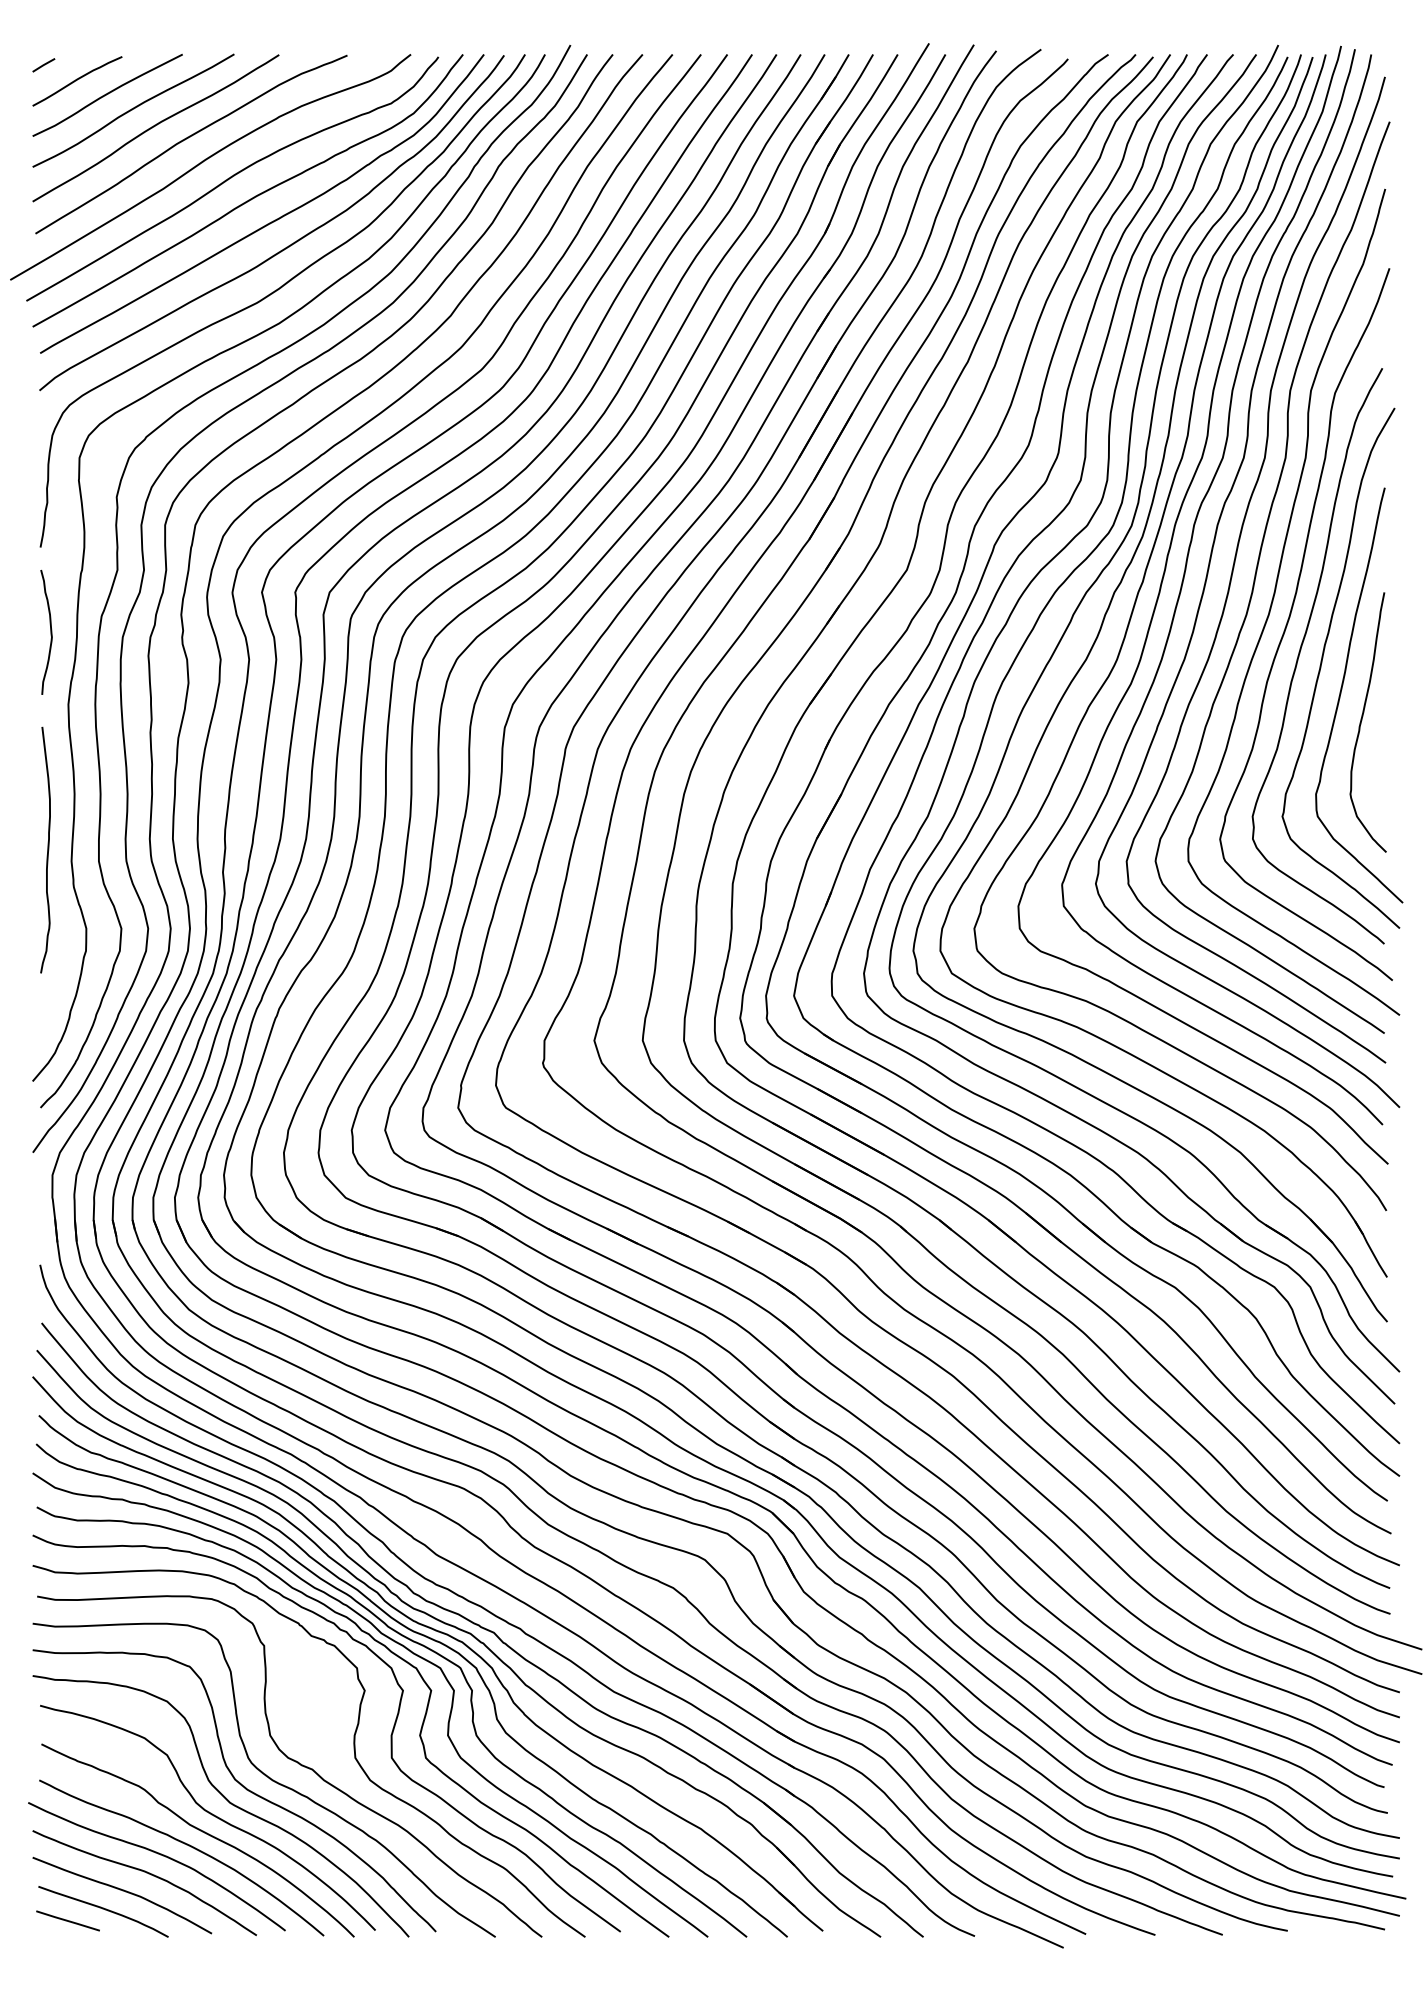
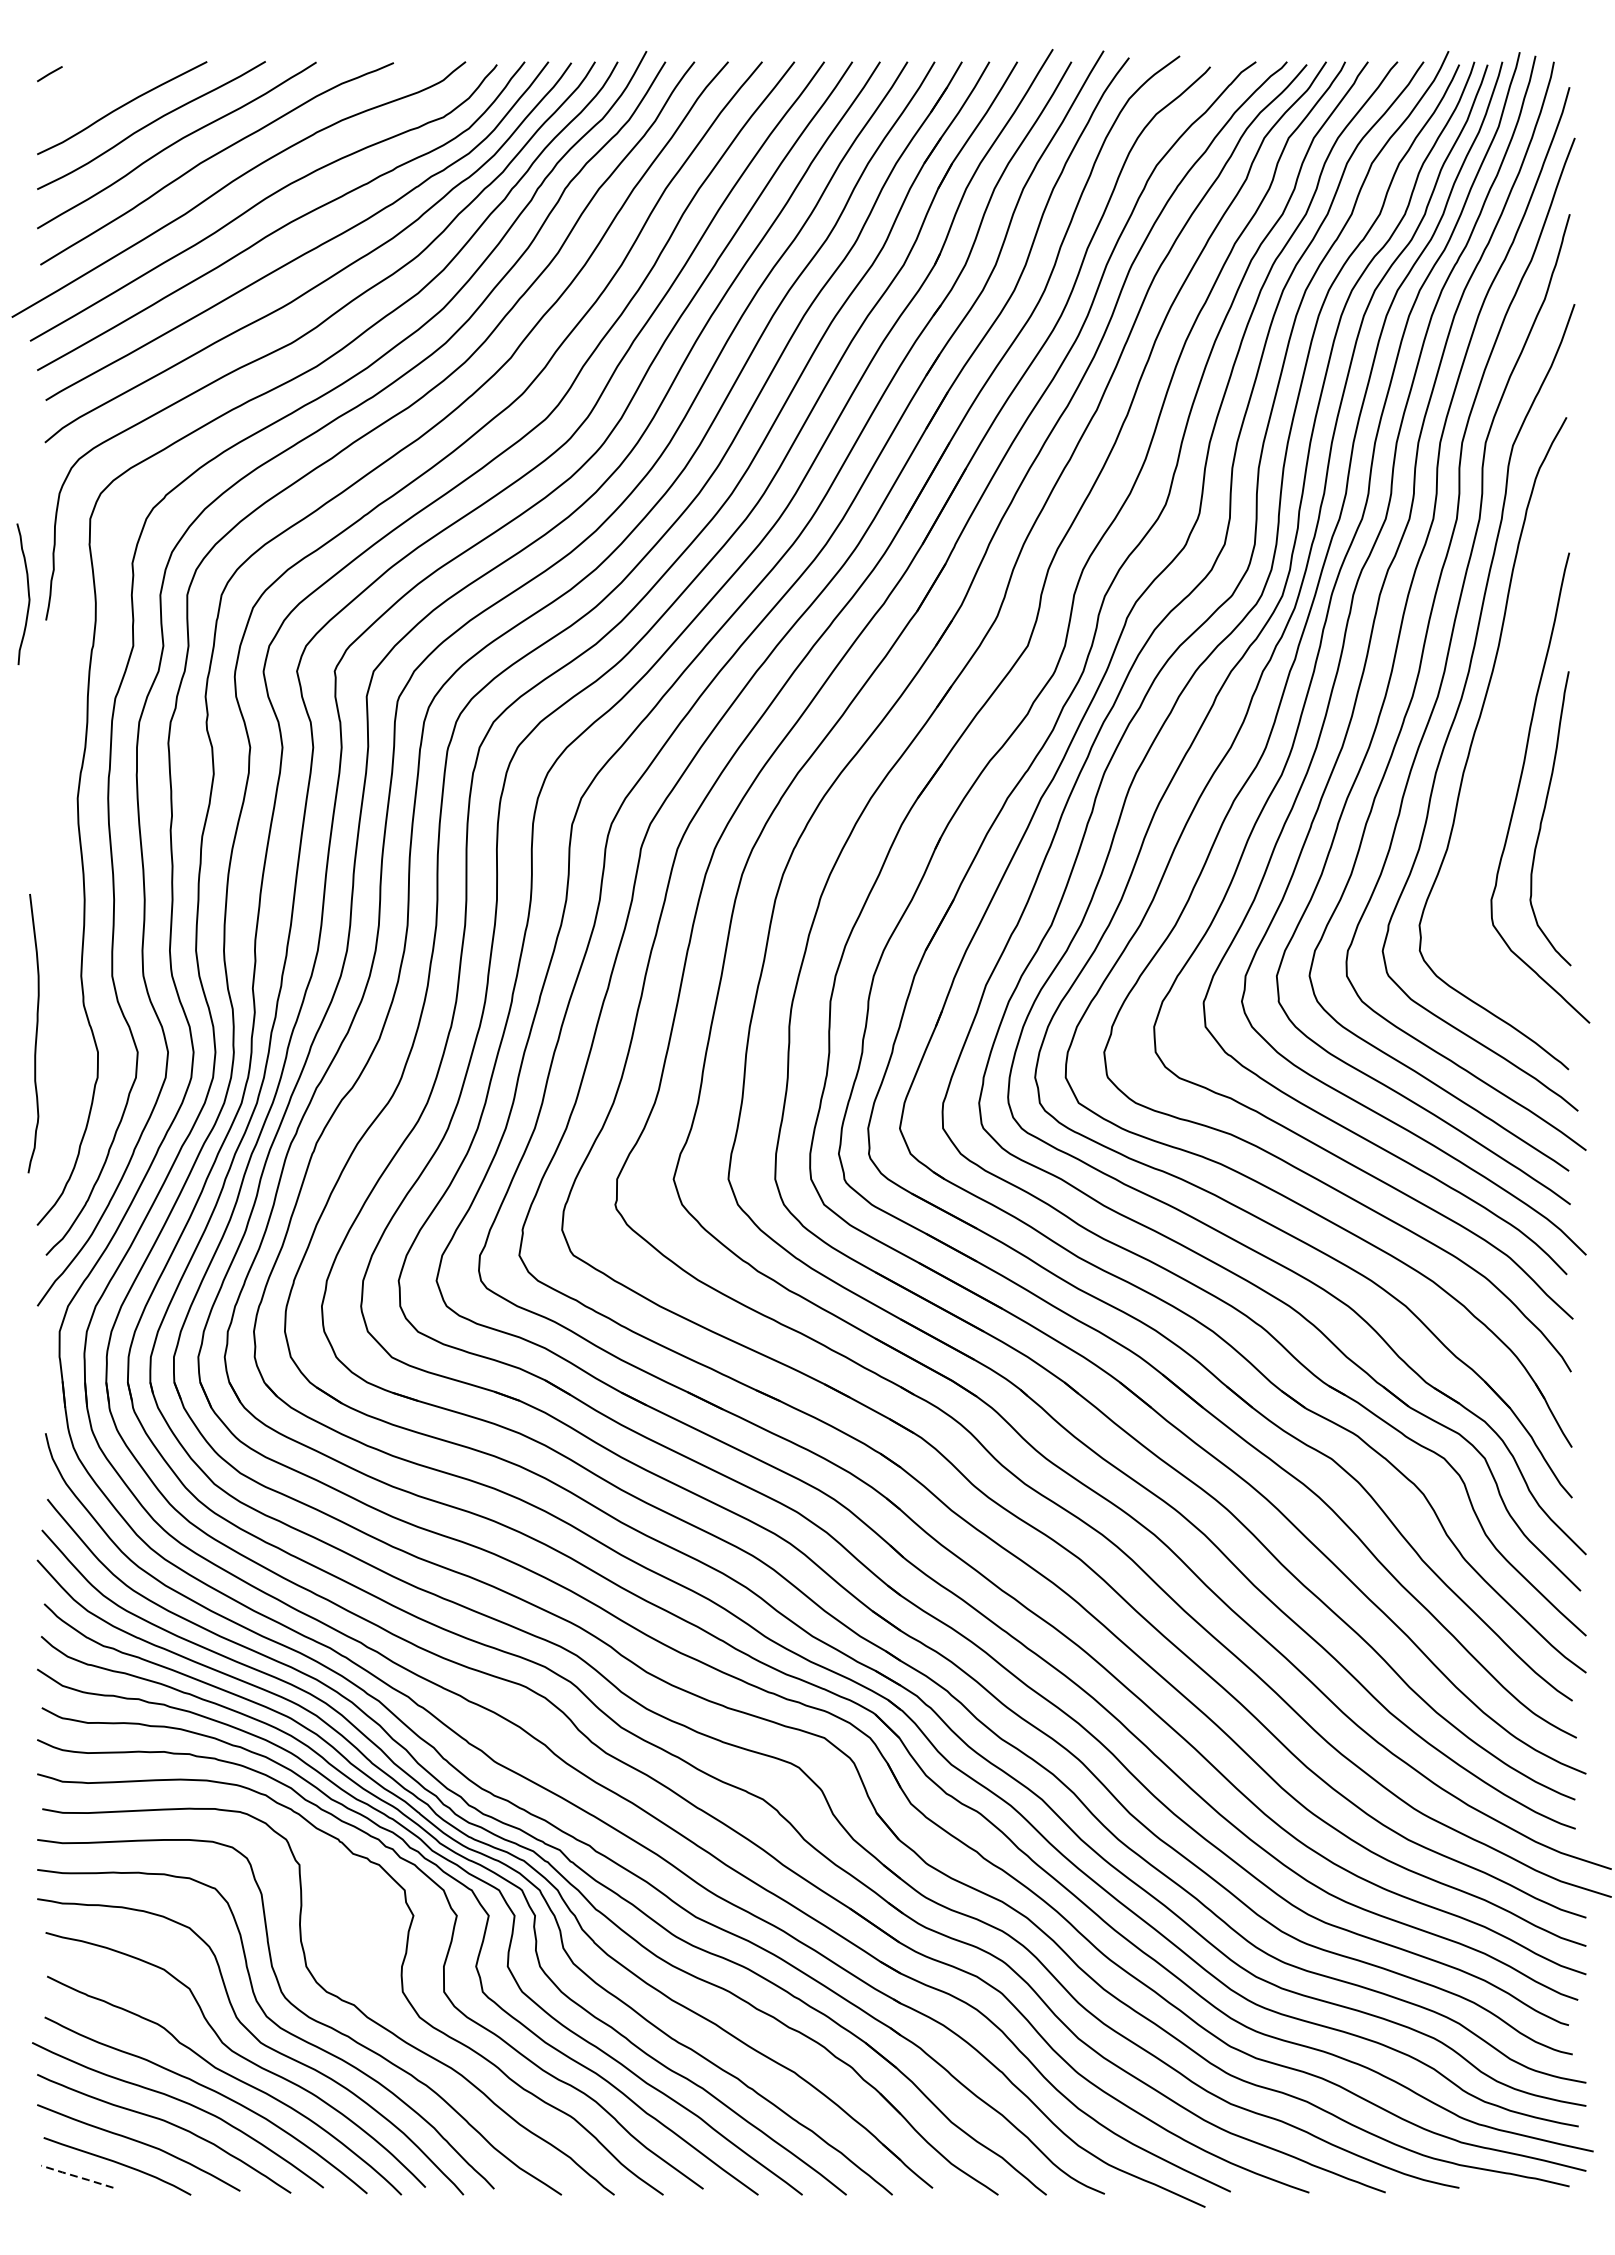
curve: (77, 80) -> (87, 91), removed
curve: (50, 631) -> (27, 593), moved
curve: (1322, 663) -> (1498, 751), removed
curve: (47, 849) -> (35, 1032), moved
line: (68, 1921) -> (77, 2177), solid -> dashed

